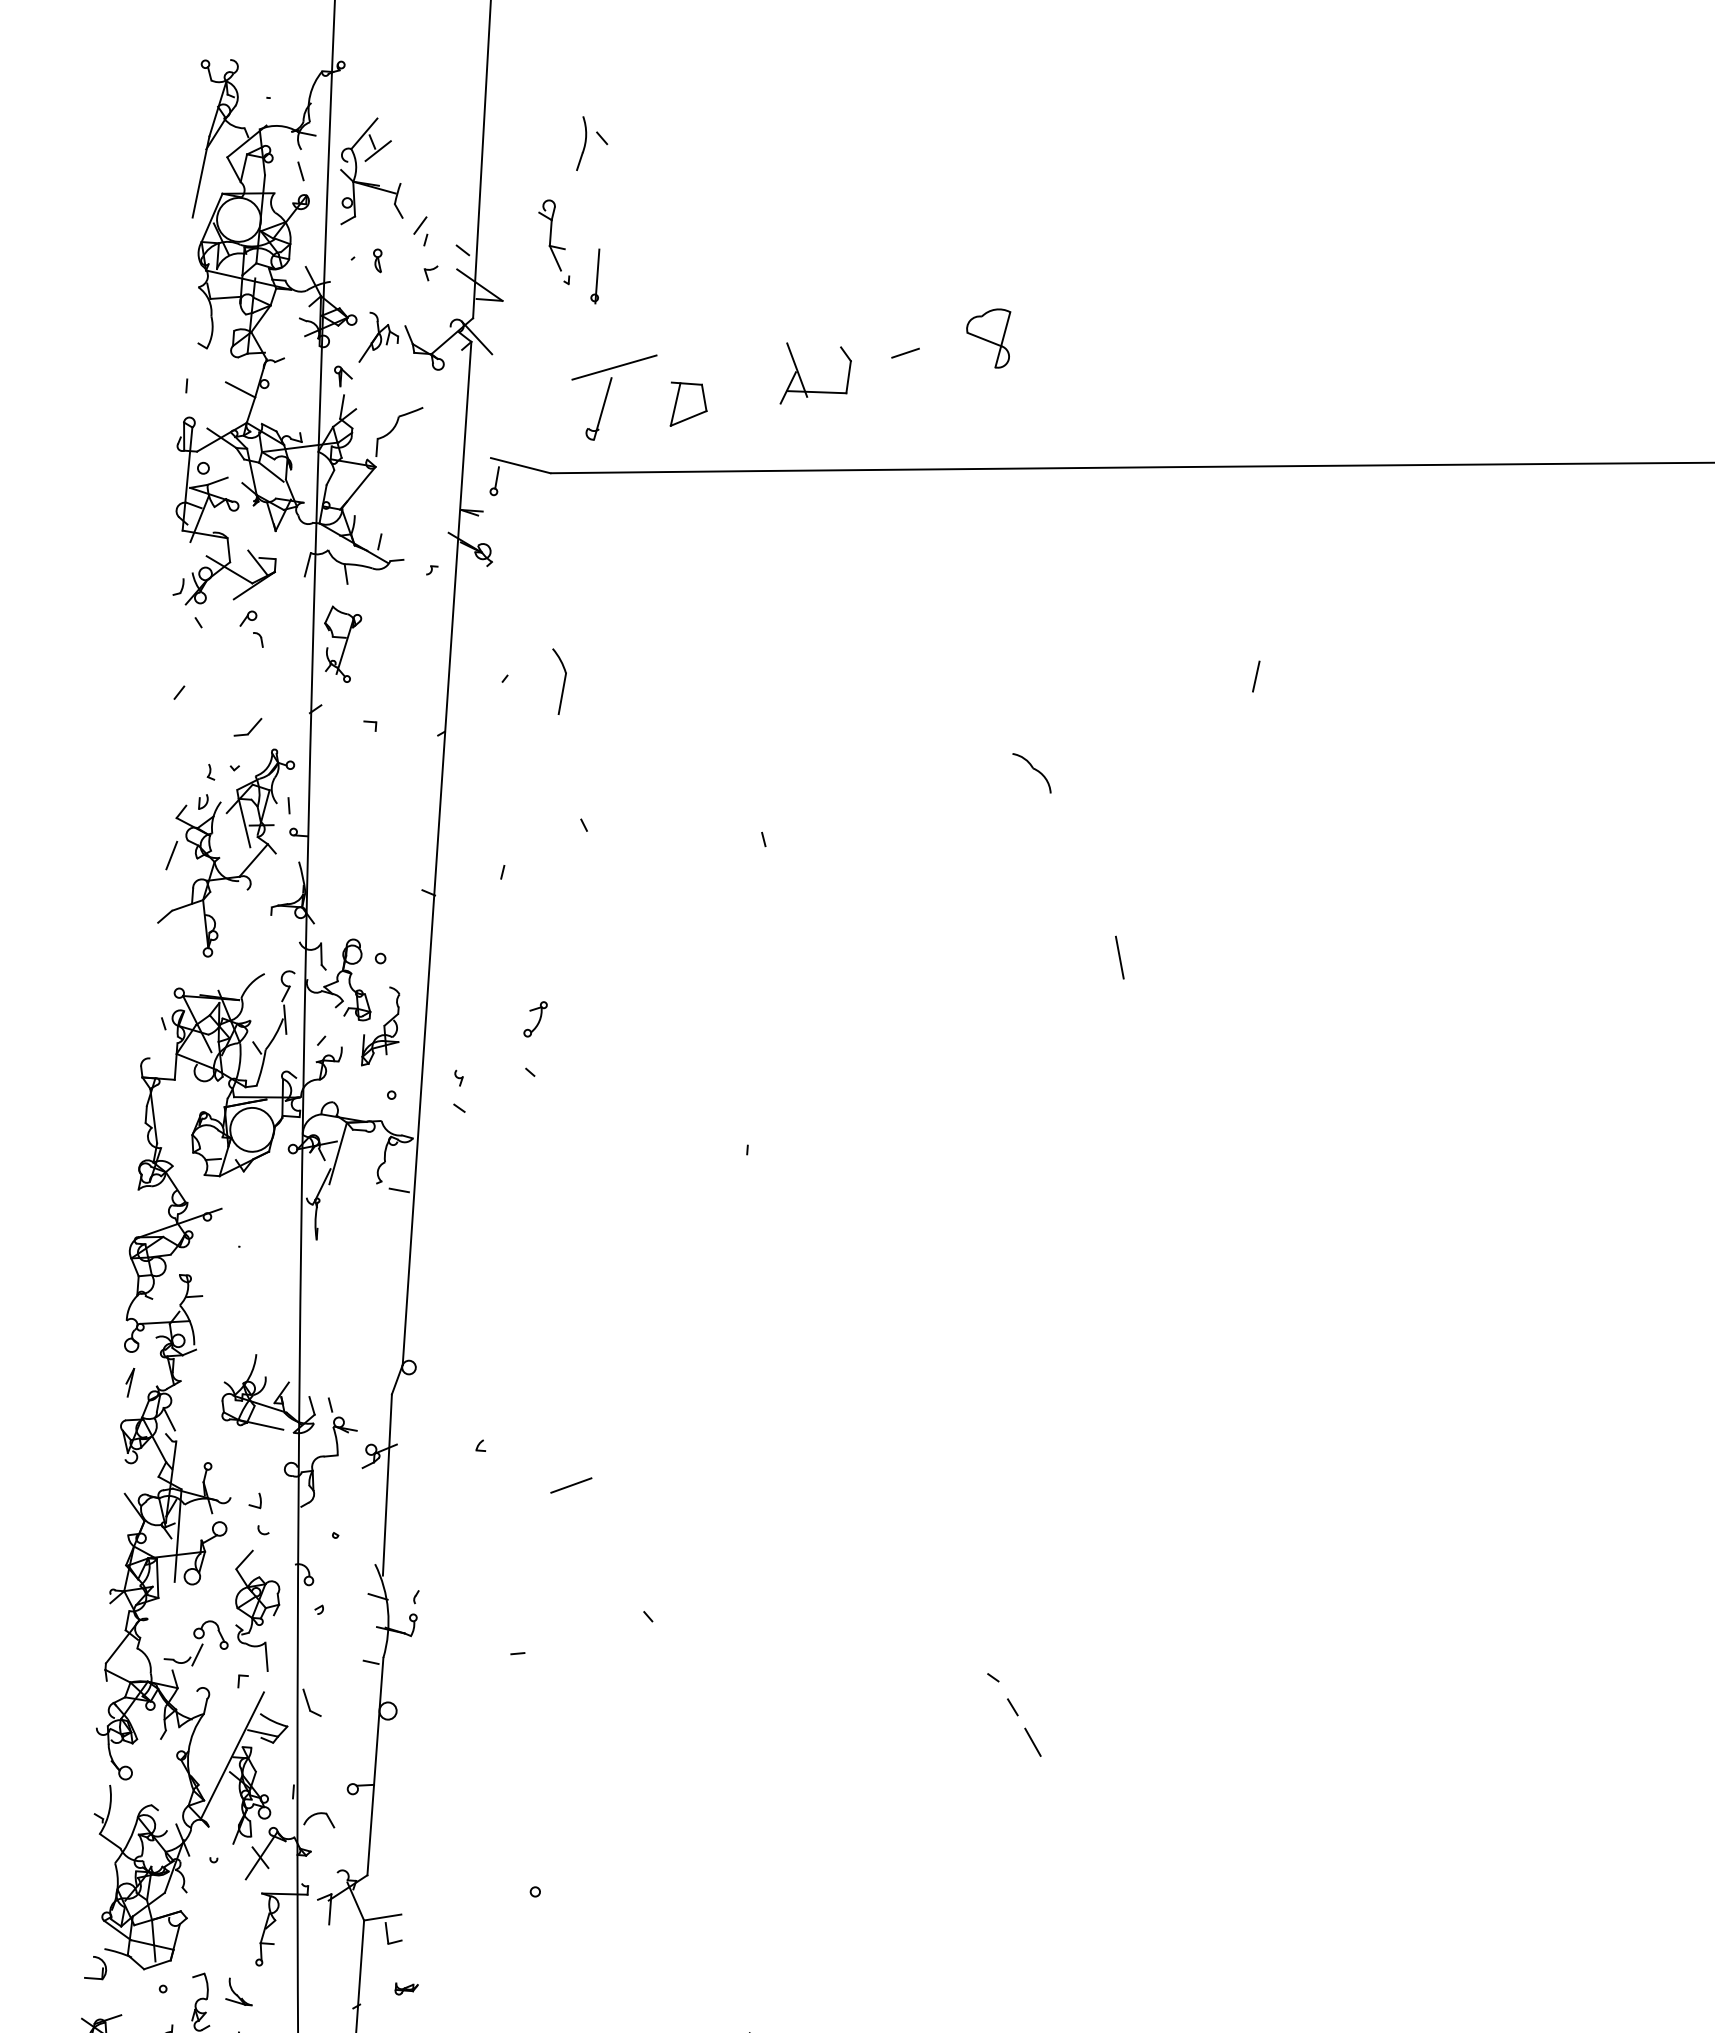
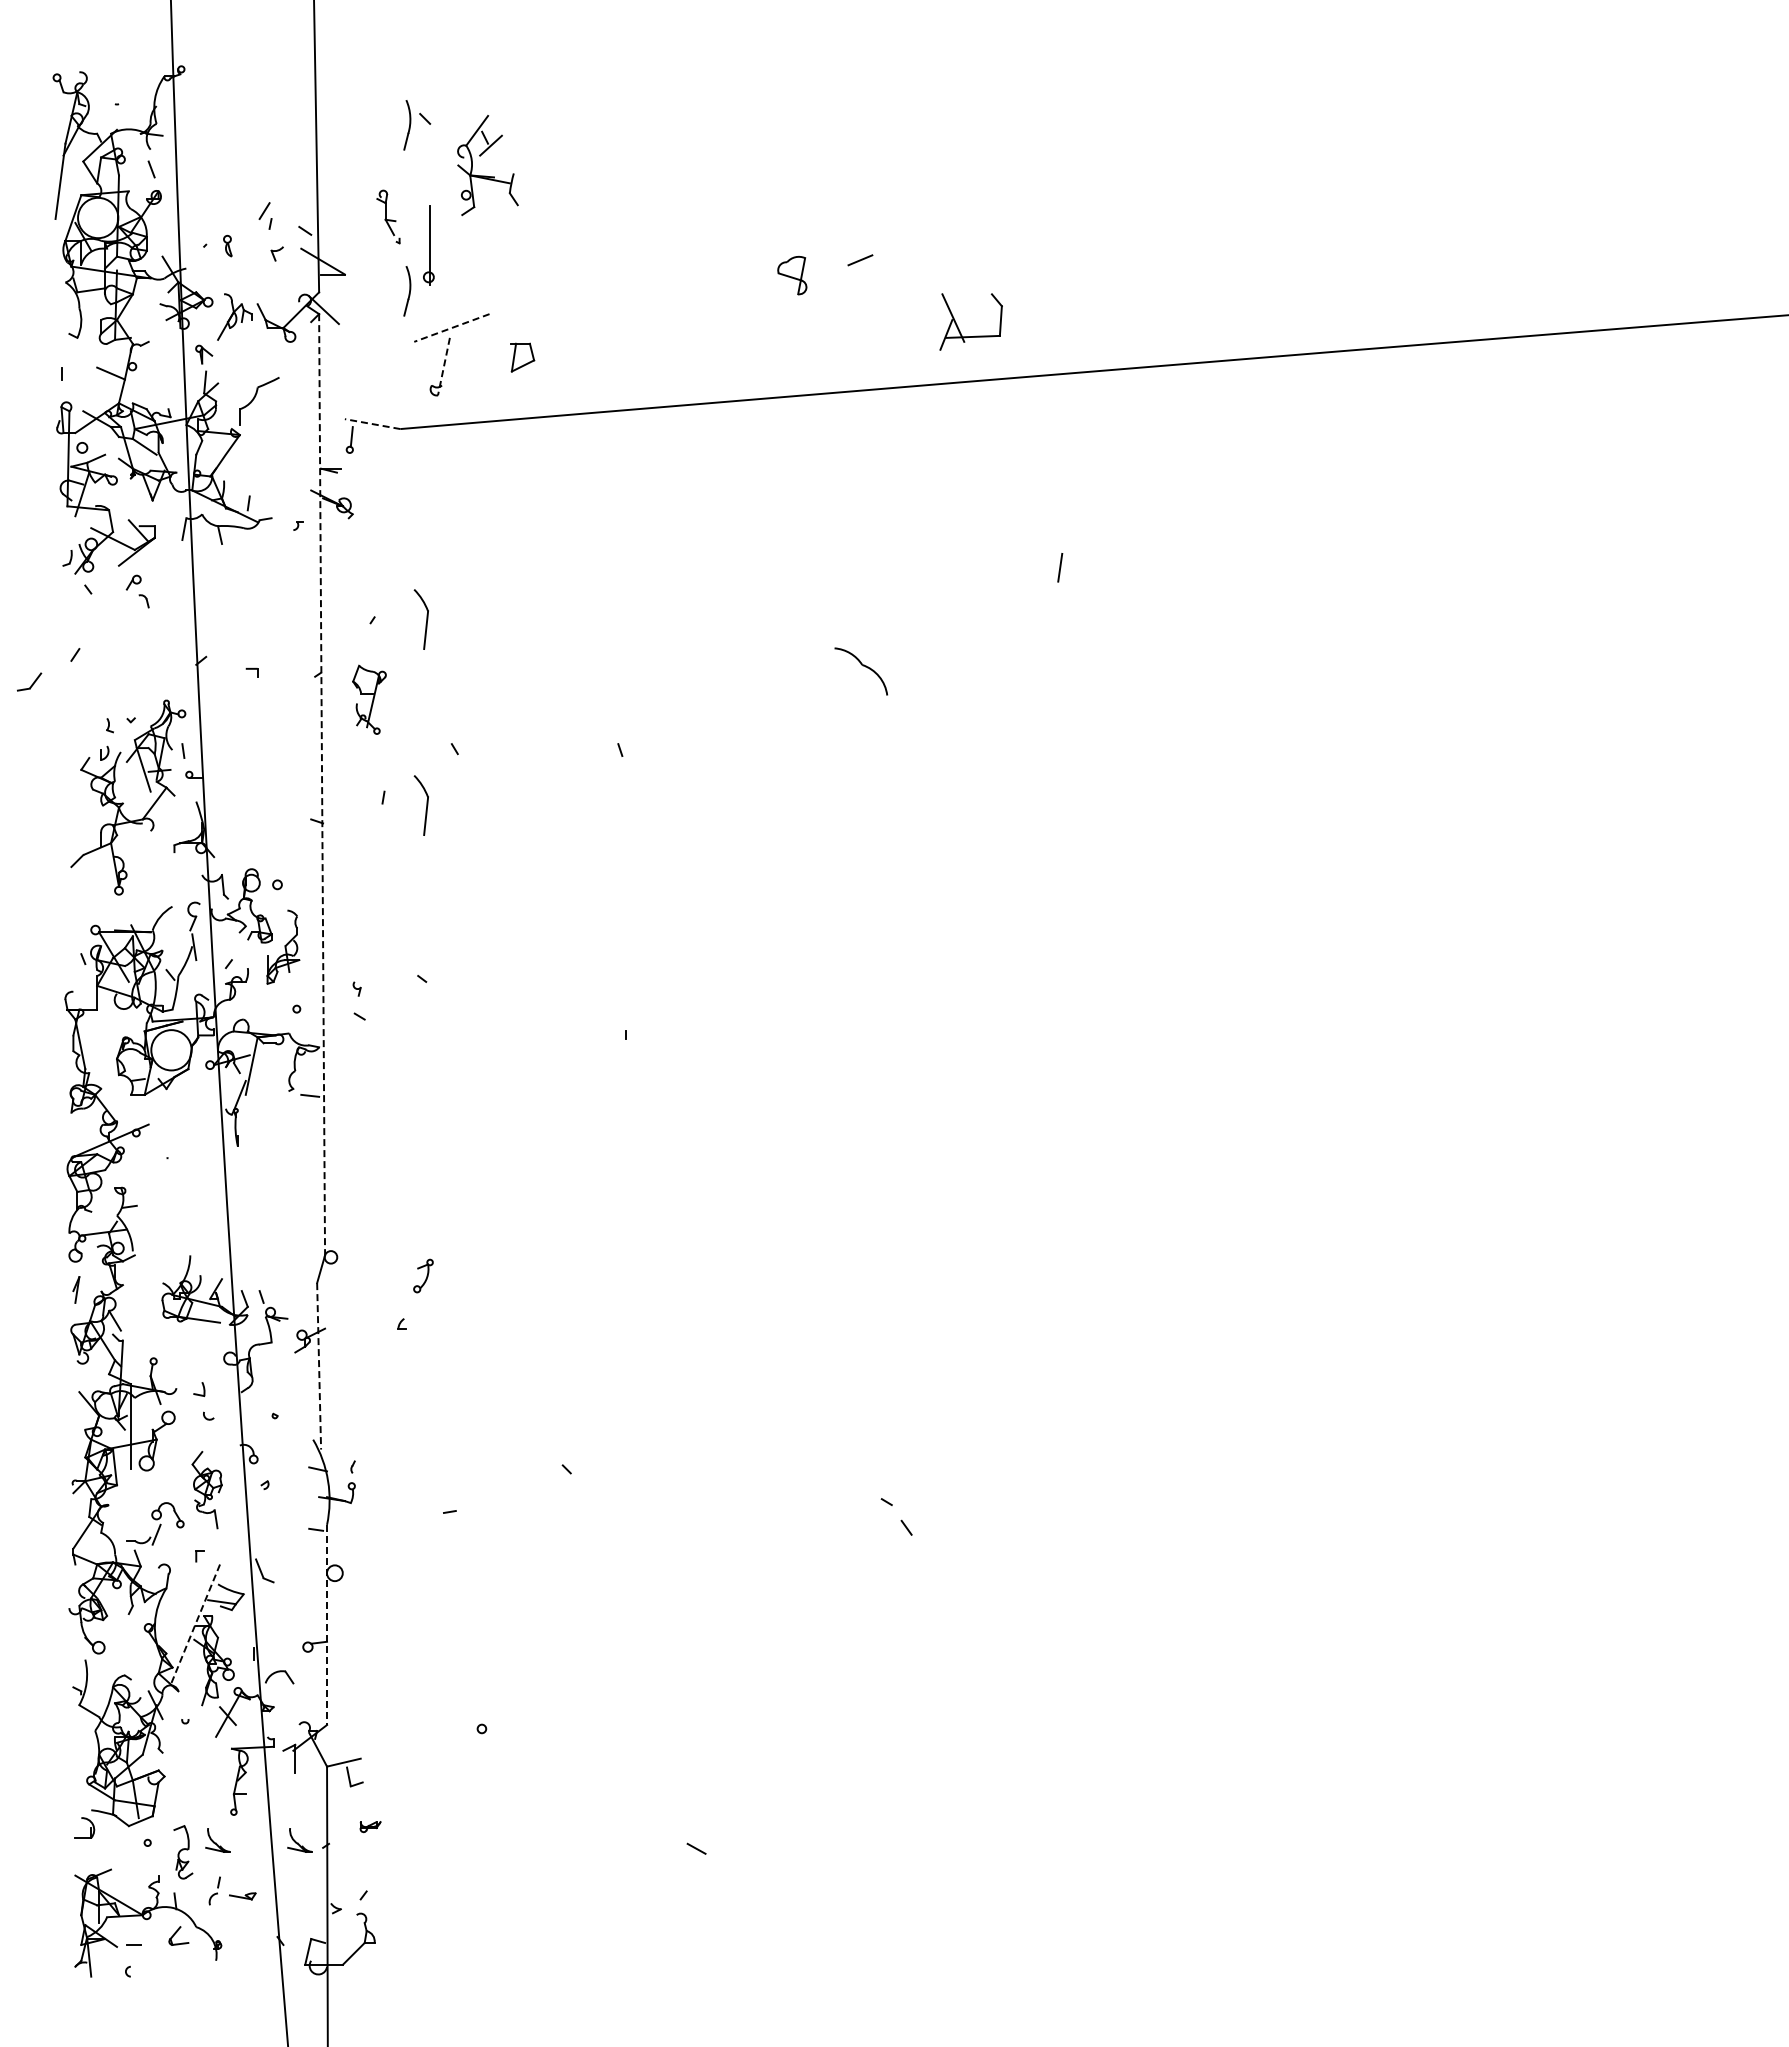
part: (370, 183) -> (486, 175), moved
part: (554, 241) -> (388, 216), size x0.7
part: (596, 276) -> (429, 245), size x1.6
part: (569, 324) -> (407, 291), added
part: (988, 337) -> (792, 275), size x0.7
line: (905, 353) -> (860, 260), moved
line: (614, 368) -> (451, 328), solid -> dashed
part: (802, 379) -> (958, 326), moved
part: (688, 405) -> (522, 357), size x0.7
line: (602, 409) -> (443, 367), solid -> dashed
line: (520, 466) -> (372, 424), solid -> dashed
part: (341, 644) -> (369, 699), moved
part: (248, 726) -> (29, 681), moved
part: (1032, 773) -> (861, 671), size x1.4
line: (437, 853) -> (322, 784), solid -> dashed
line: (171, 855) -> (79, 804), removed
part: (542, 883) -> (420, 805), added
line: (1120, 957) -> (954, 834), removed
part: (535, 1018) -> (423, 1275), moved
line: (387, 1485) -> (319, 1366), solid -> dashed
line: (571, 1485) -> (487, 1354), removed
part: (255, 1609) -> (206, 1489), size x0.7
line: (1033, 1742) -> (927, 1558), removed
line: (232, 1756) -> (195, 1625), solid -> dashed
line: (375, 1767) -> (327, 1625), solid -> dashed
part: (328, 1998) -> (299, 1840), added

